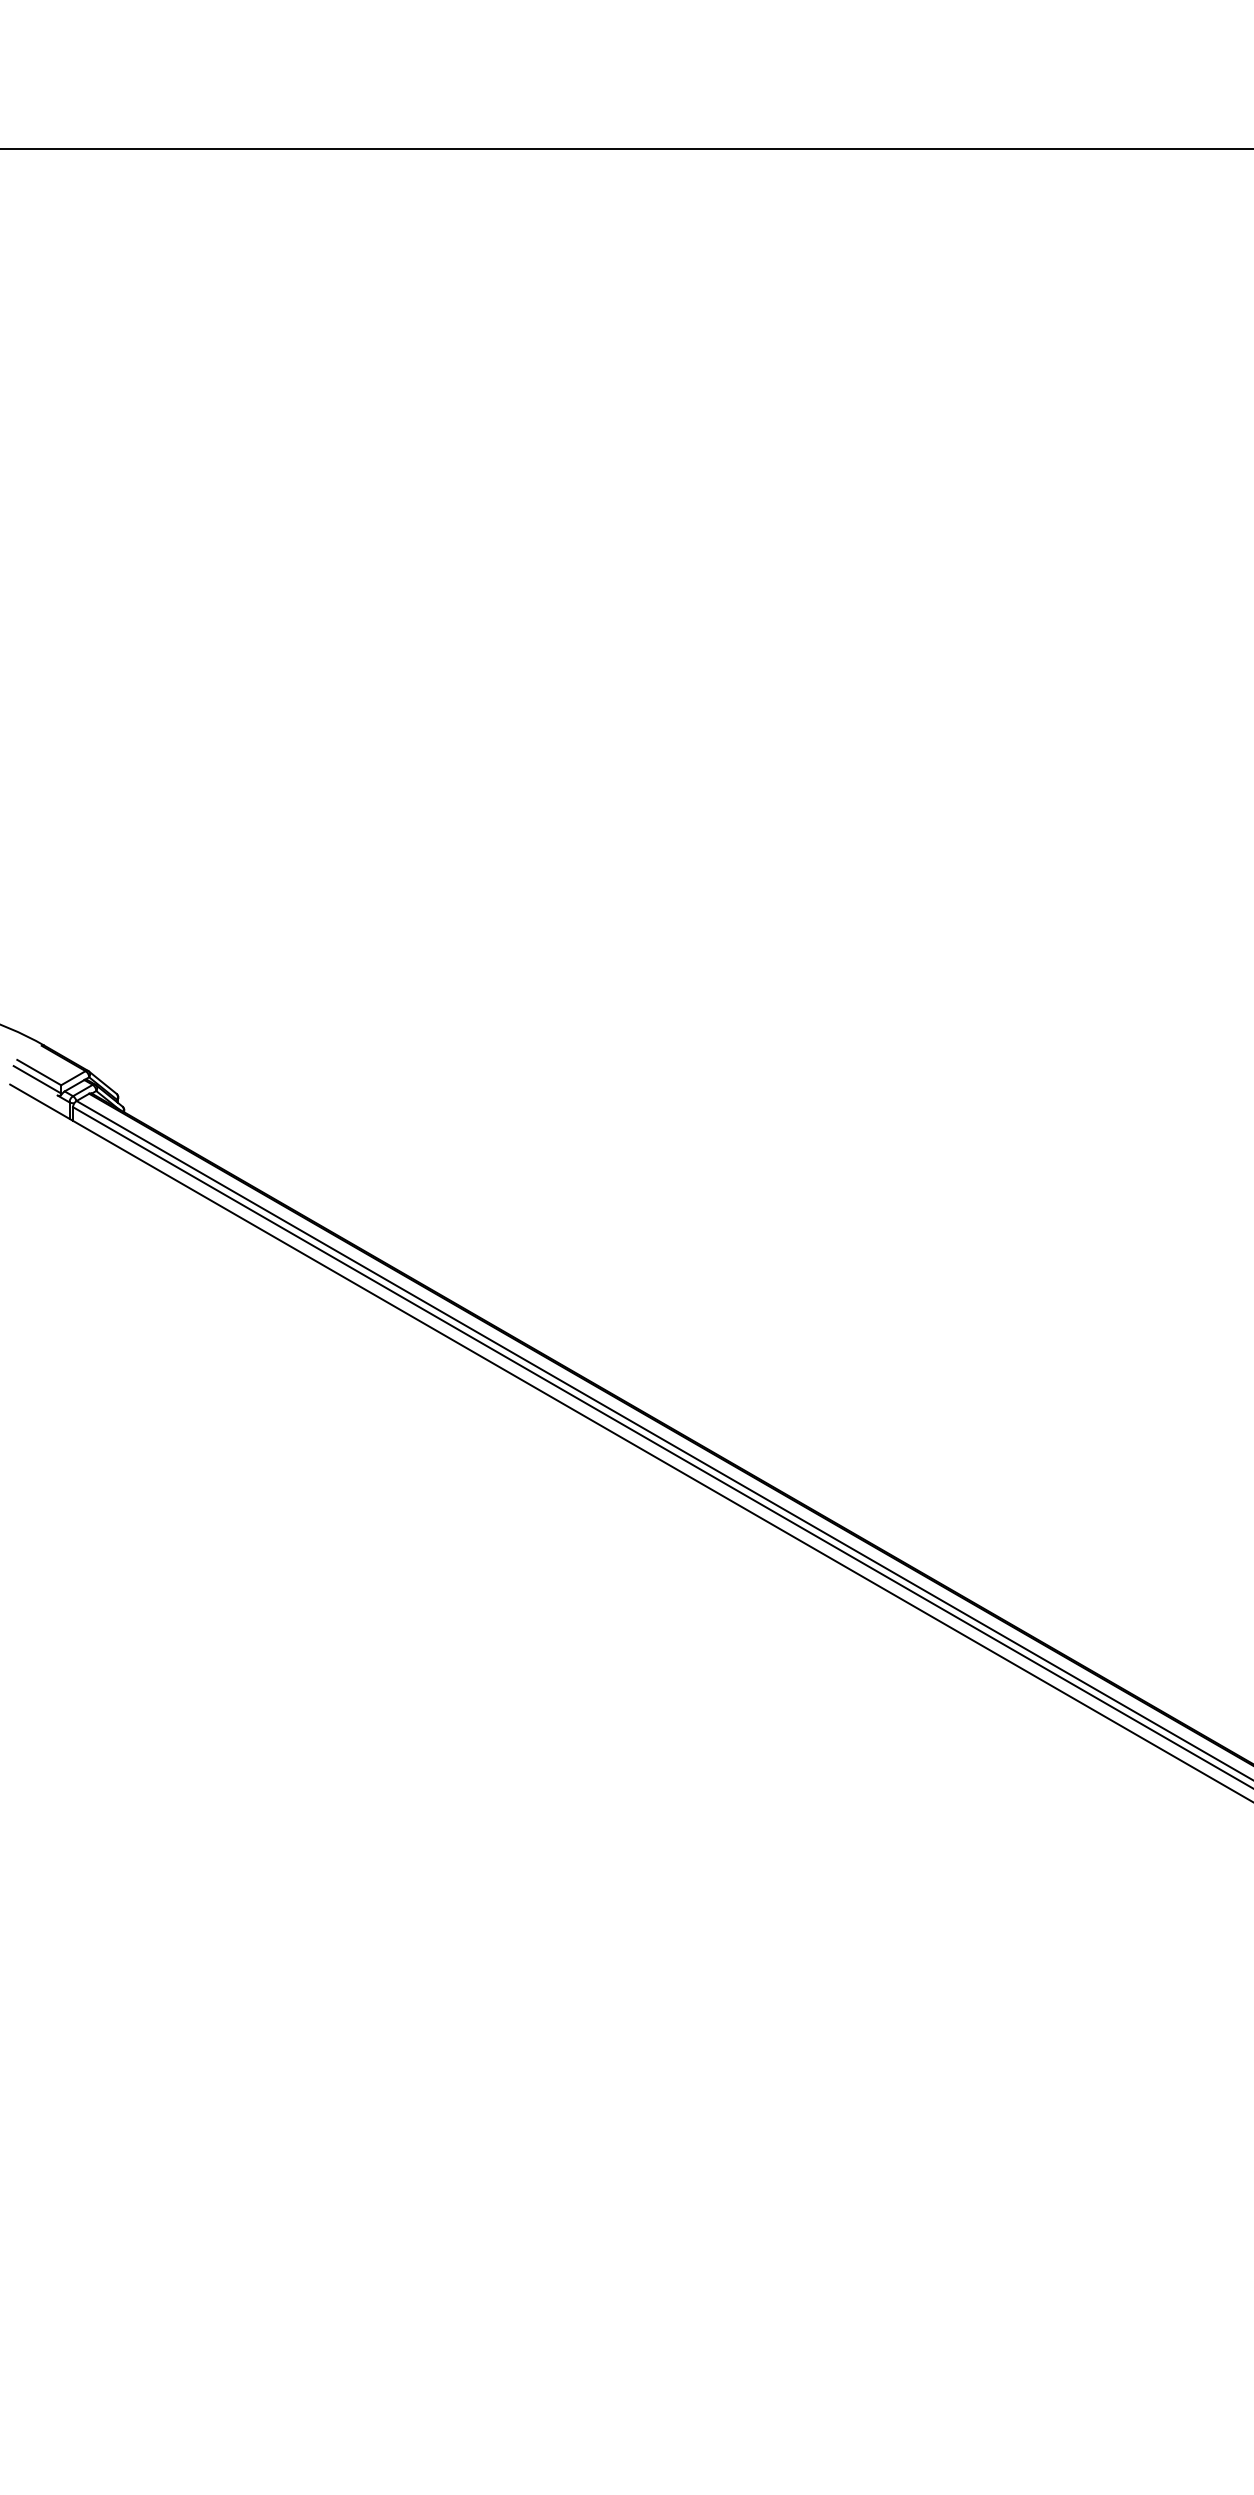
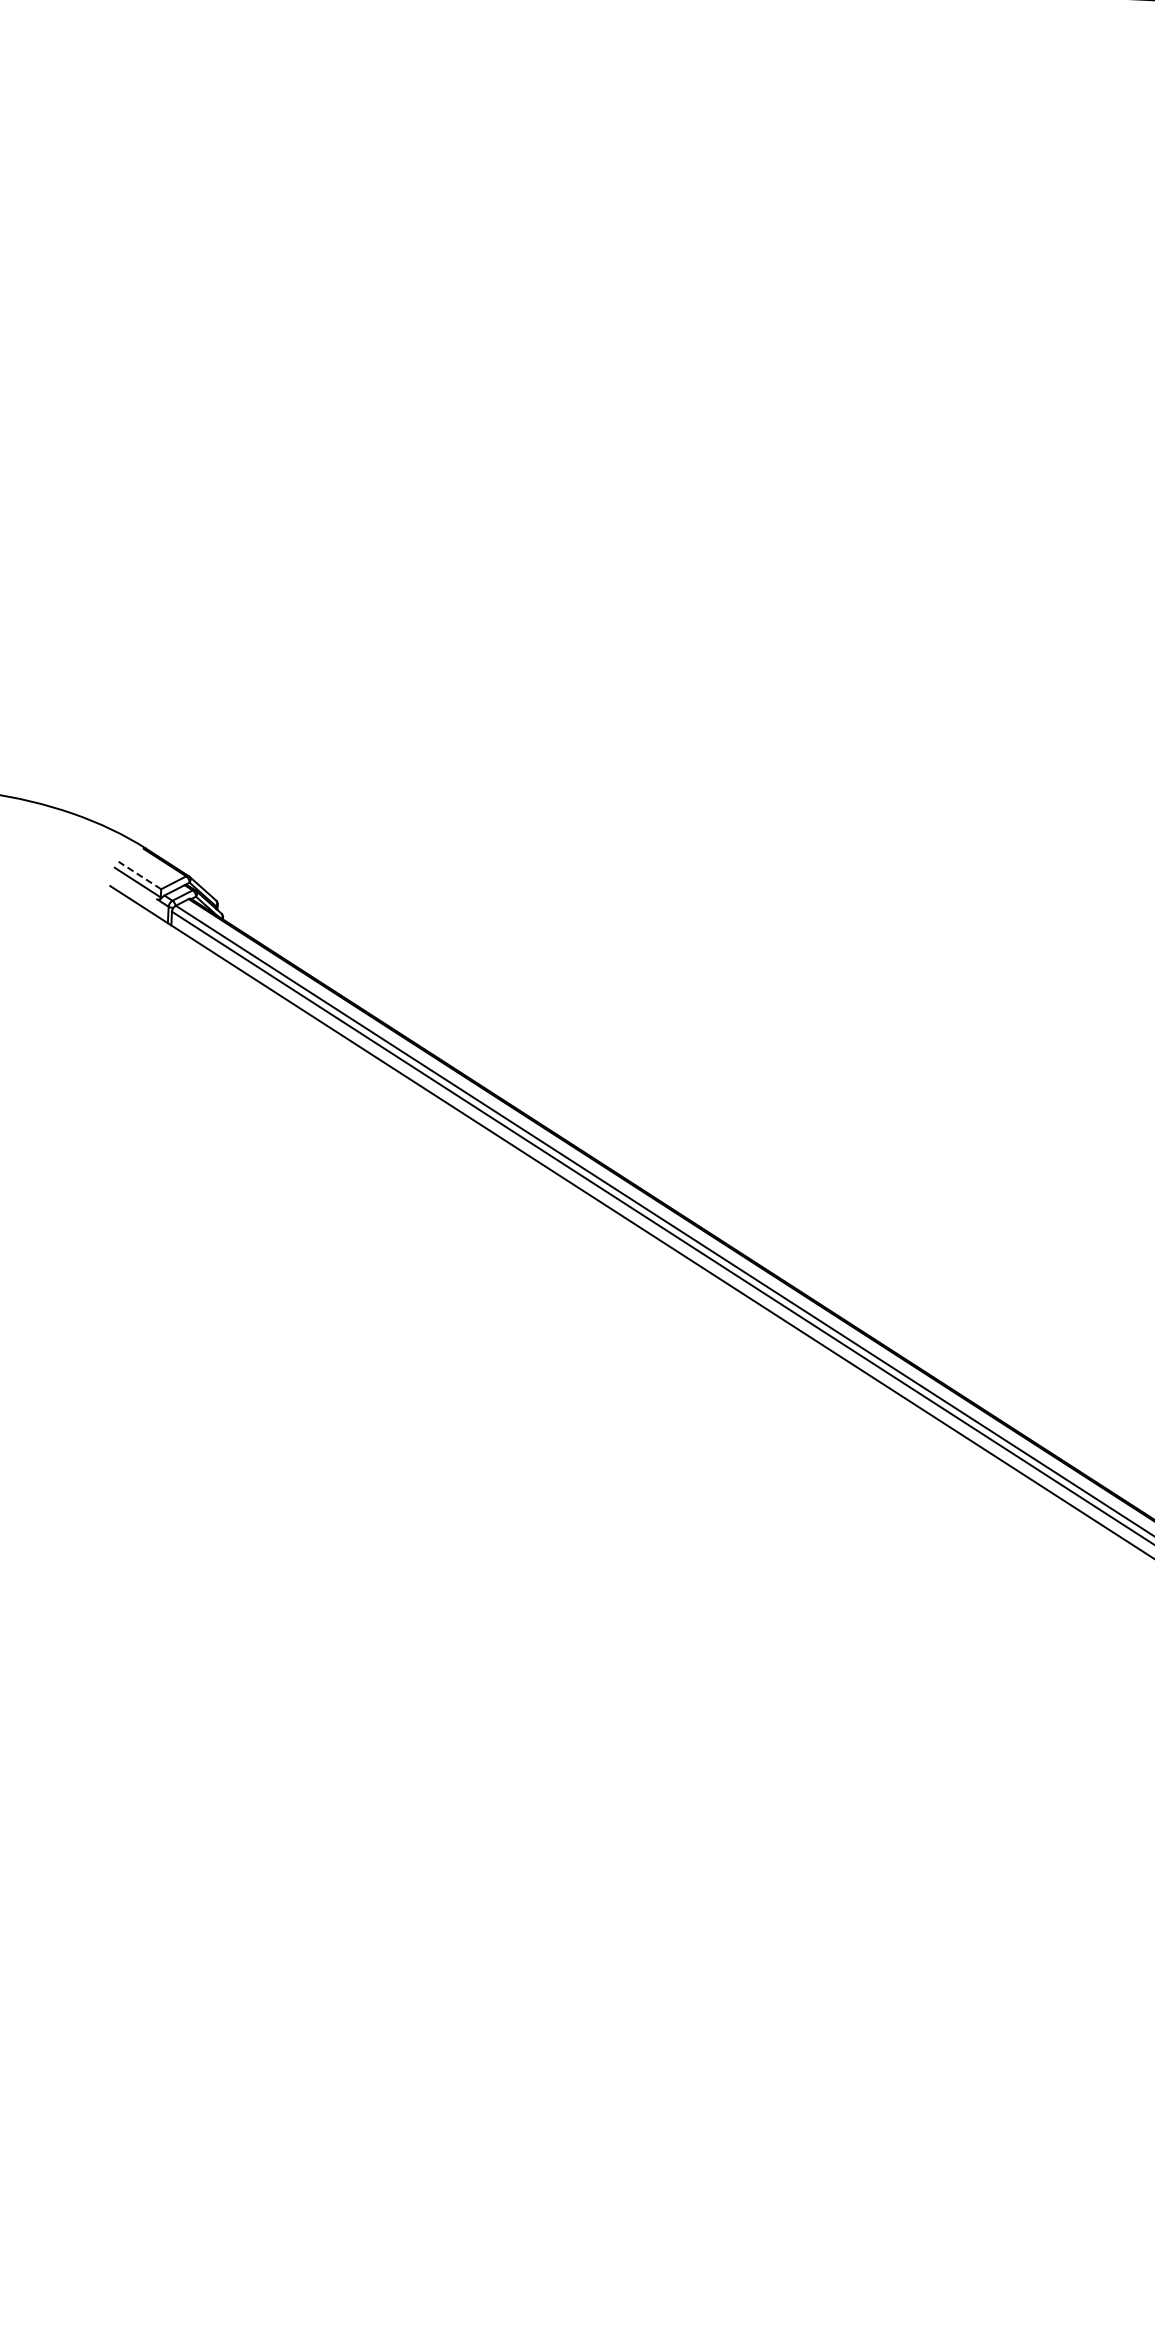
line: (38, 1072) -> (139, 875), solid -> dashed

